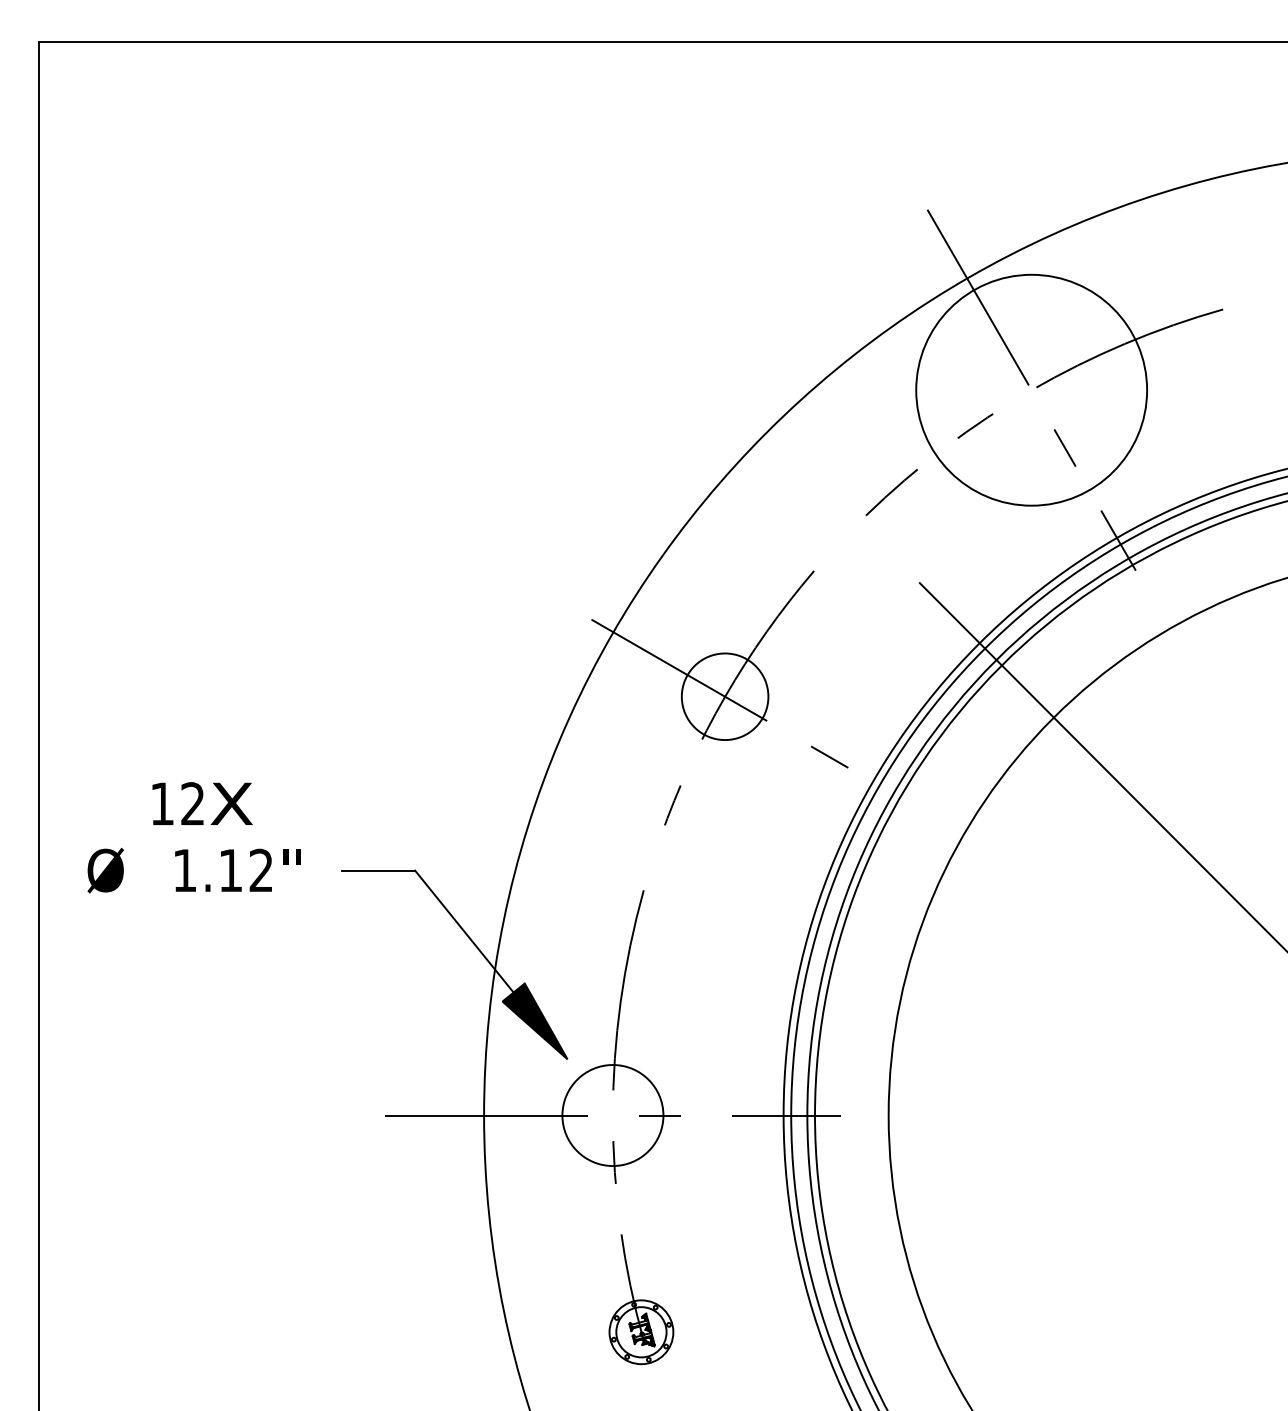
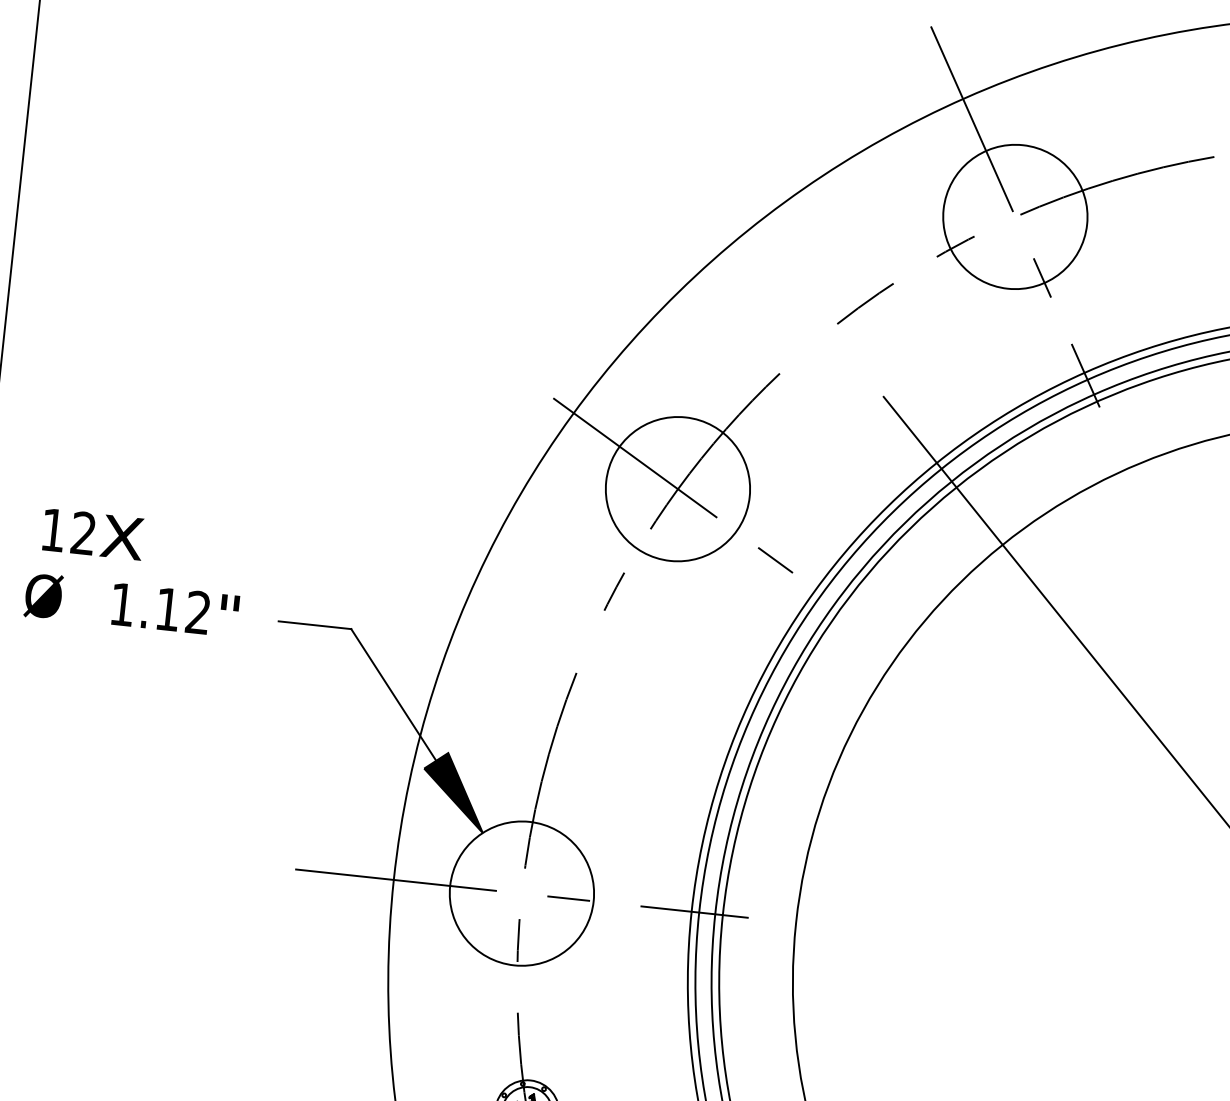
circle: (1031, 390) -> (1015, 217), size x0.62
circle: (724, 696) -> (677, 488), size x1.67
text: (202, 803) -> (93, 534), moved
circle: (612, 1115) -> (521, 893), size x1.43

